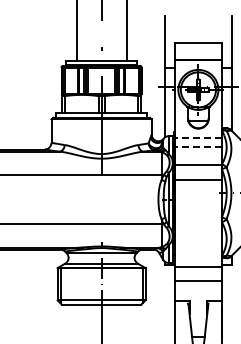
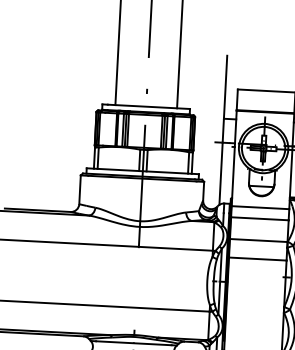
line: (197, 137) -> (259, 207), dashed -> solid
line: (197, 146) -> (258, 218), dashed -> solid

